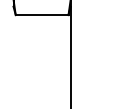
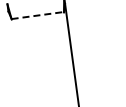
line: (42, 14) -> (38, 15), solid -> dashed

